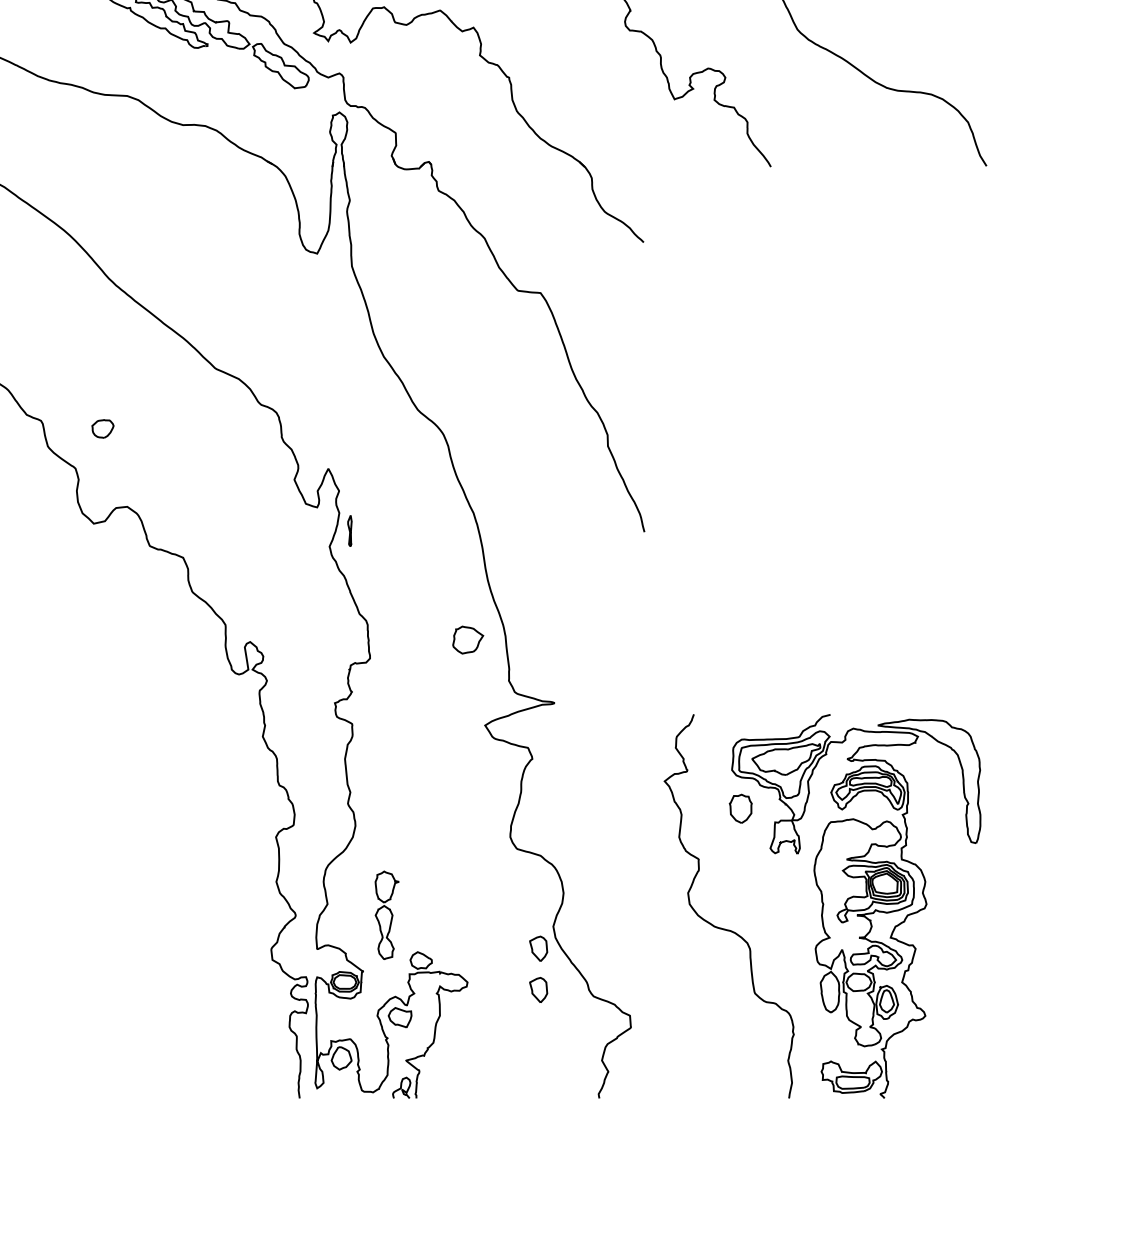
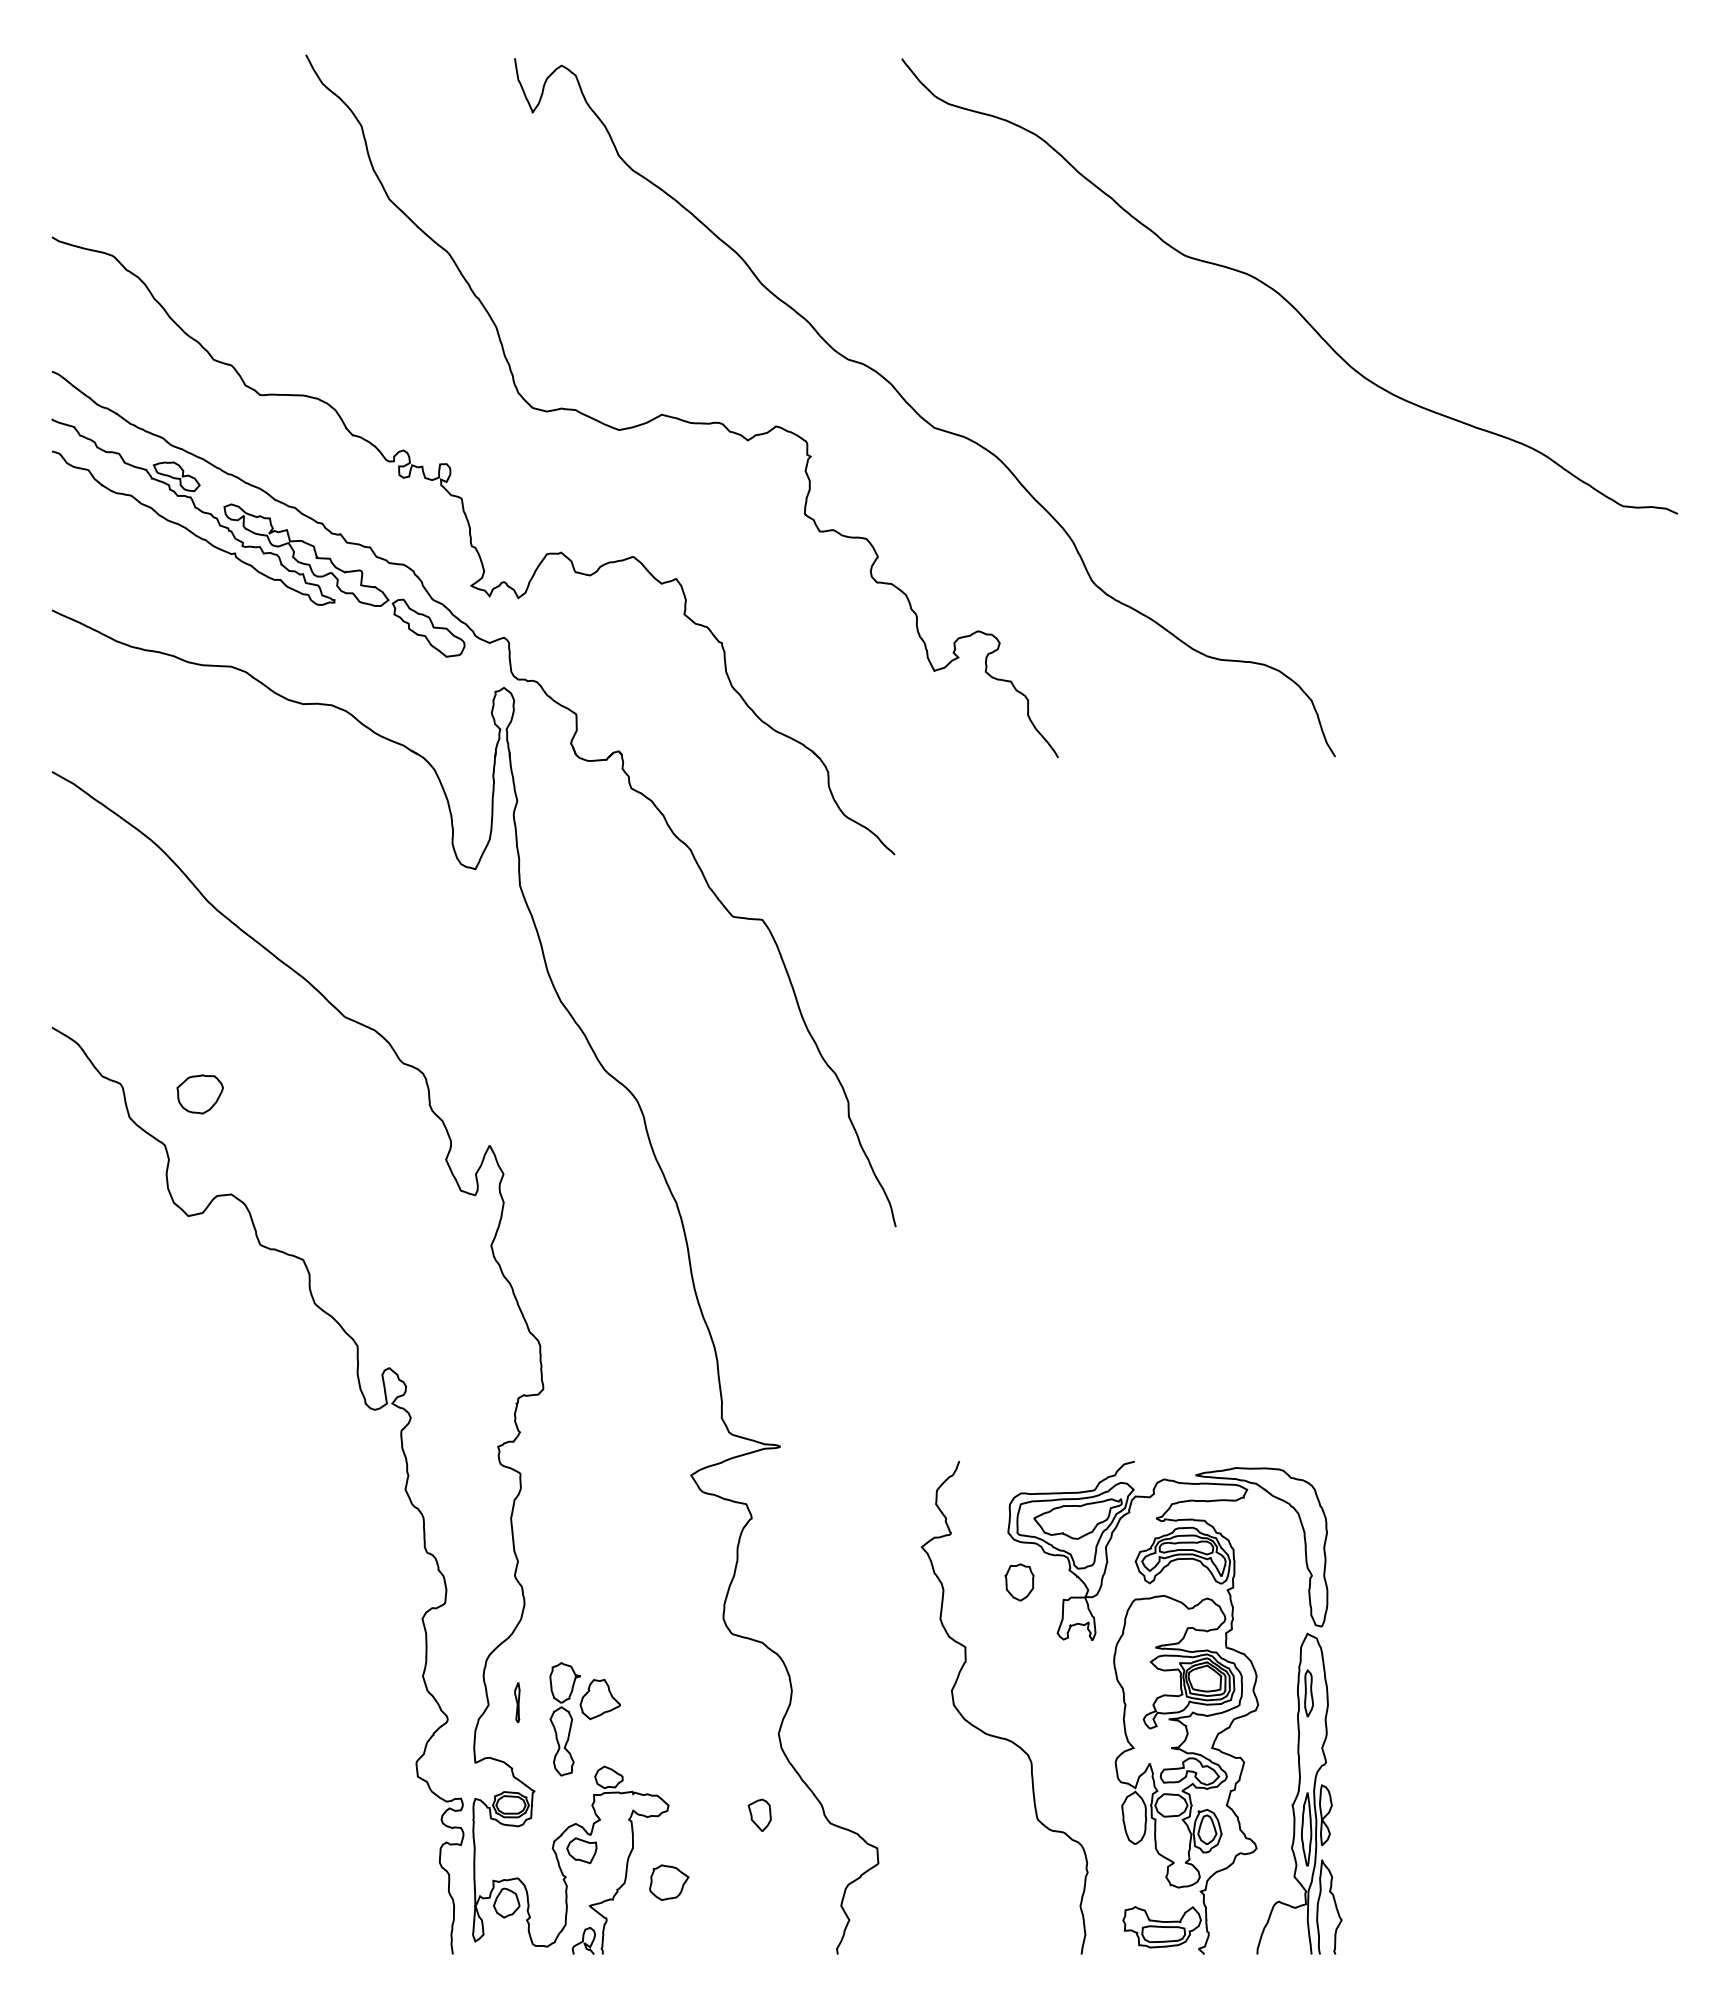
part: (102, 429) -> (199, 1094), size x1.67
part: (350, 530) -> (517, 1702), moved
part: (468, 639) -> (669, 1882), moved
part: (413, 899) -> (599, 1699), added
part: (538, 948) -> (759, 1761), removed
part: (958, 973) -> (1299, 1793), added

